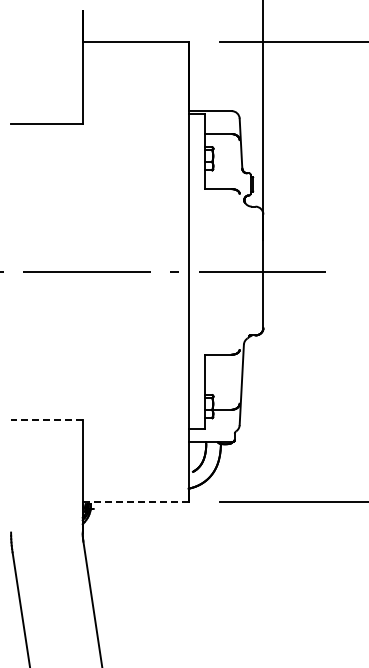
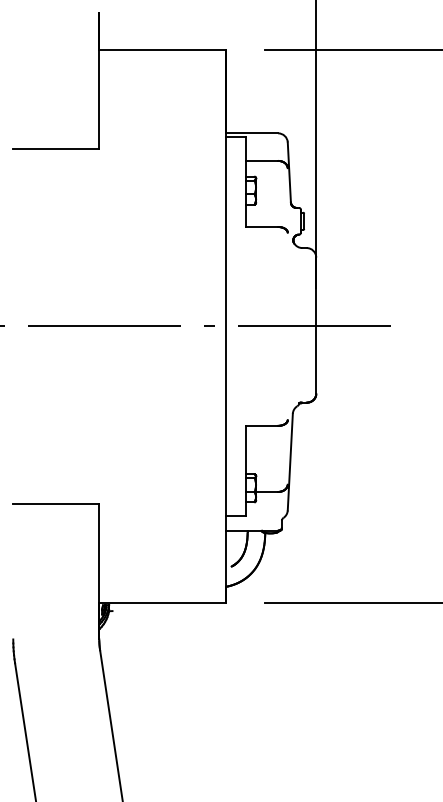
line: (46, 420) -> (55, 504), dashed -> solid
line: (135, 501) -> (162, 602), dashed -> solid

